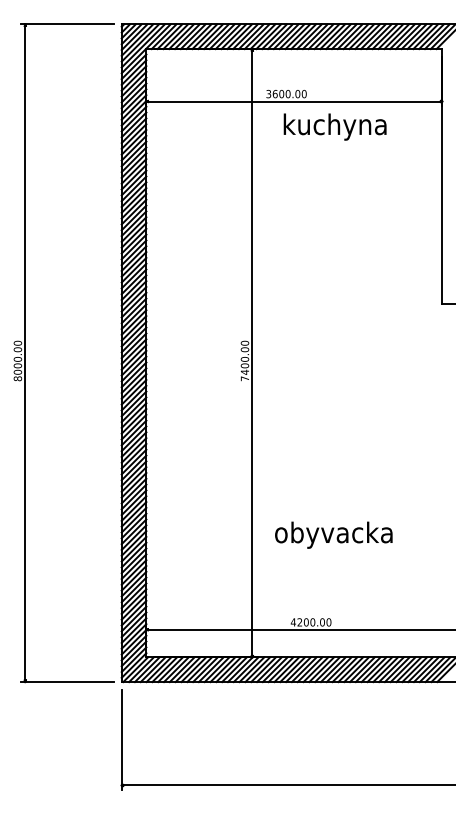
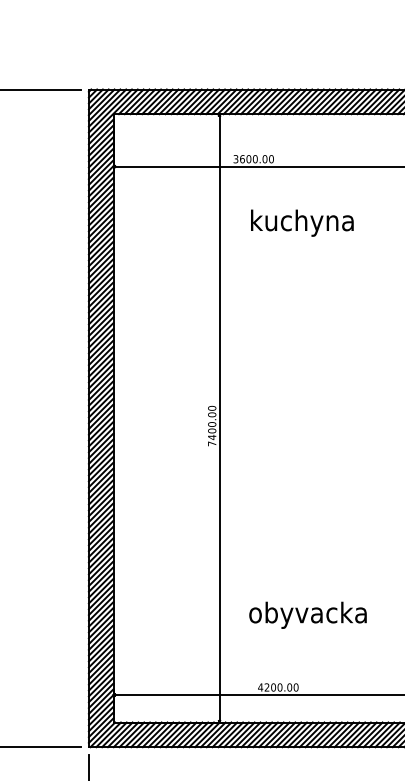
text: (334, 126) -> (301, 222), moved
text: (333, 534) -> (307, 614), moved

